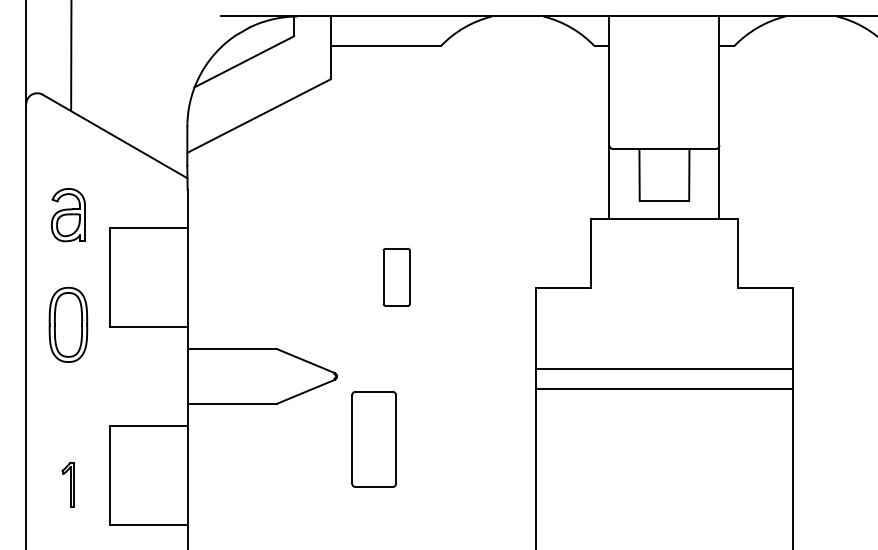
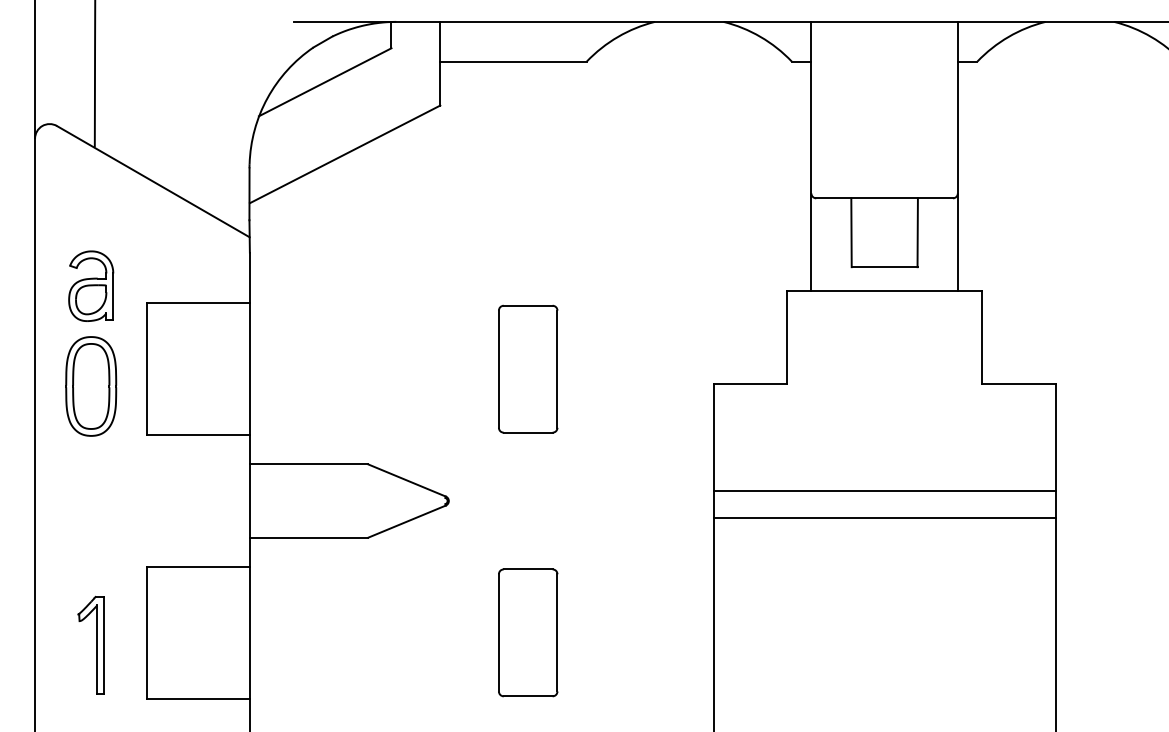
part: (396, 276) -> (528, 368), size x1.67
part: (68, 324) -> (91, 386), moved
part: (374, 439) -> (528, 632), moved
part: (67, 484) -> (90, 644), size x1.67

